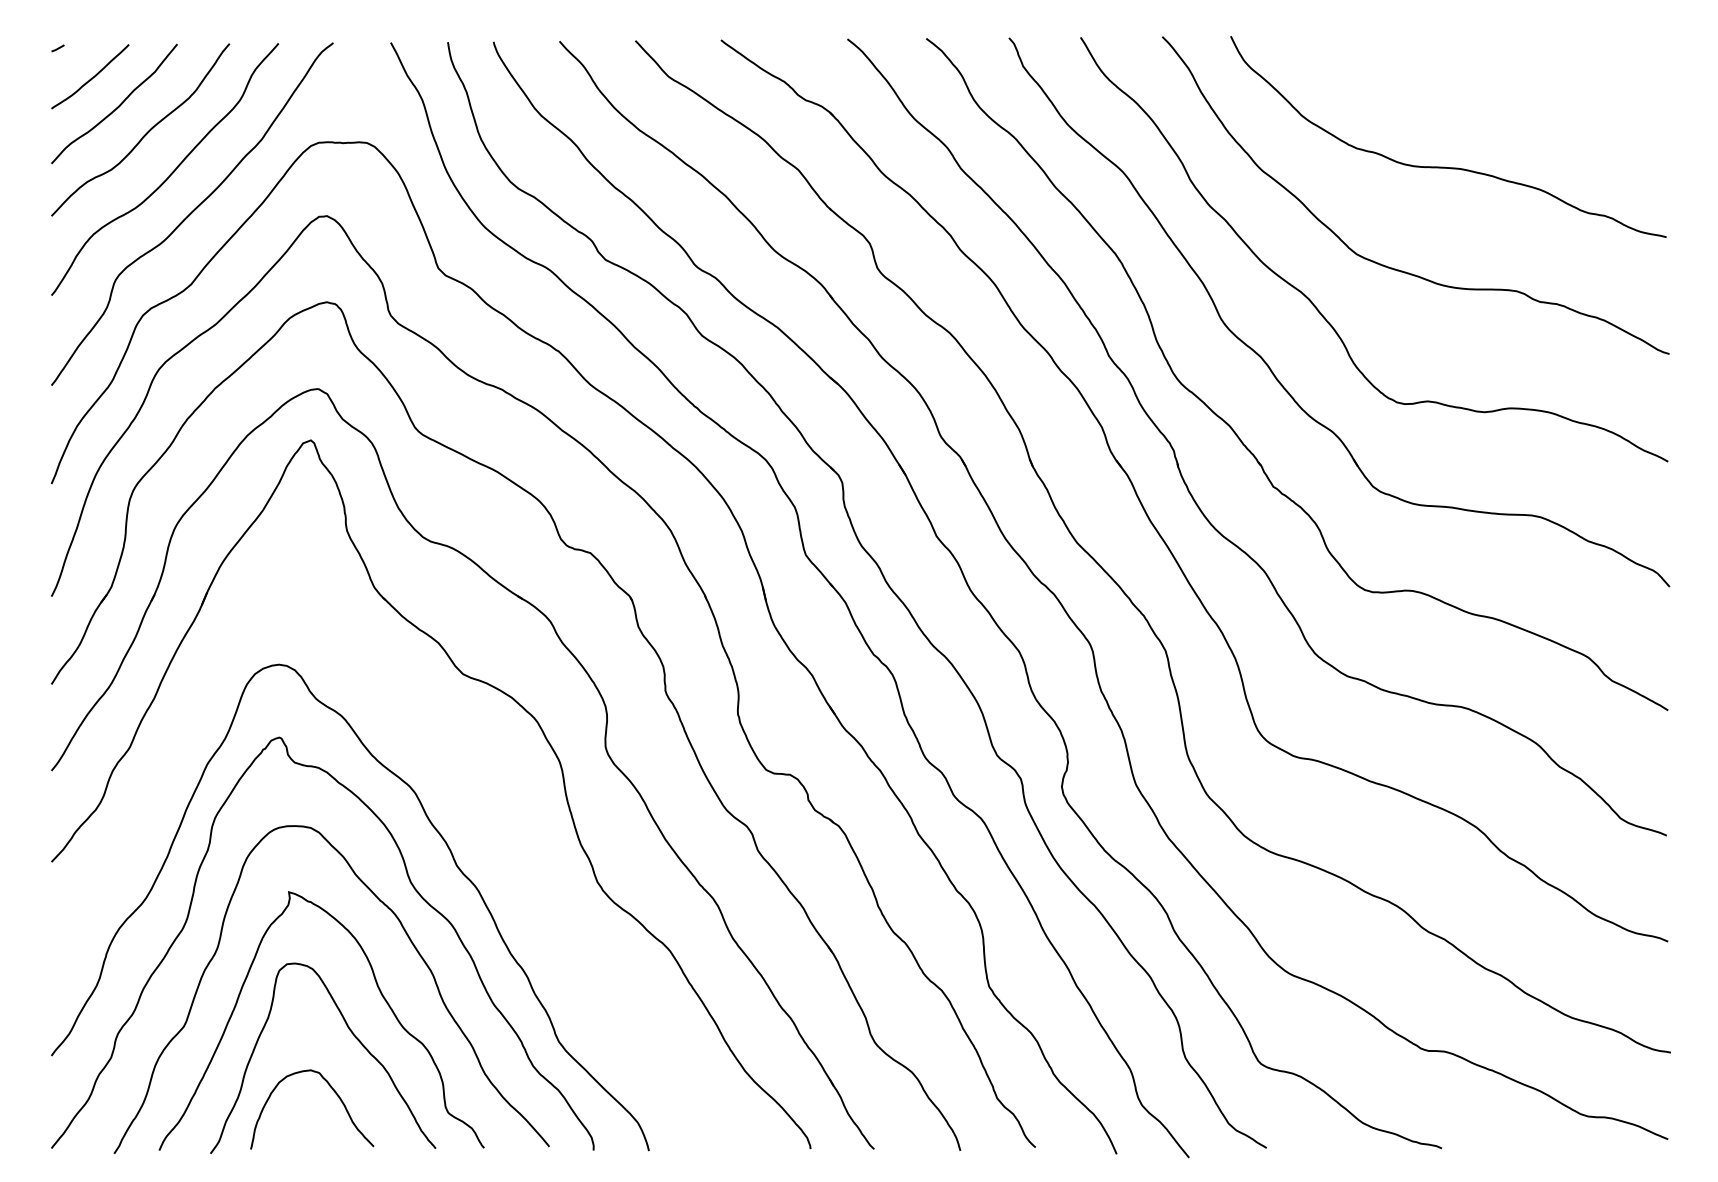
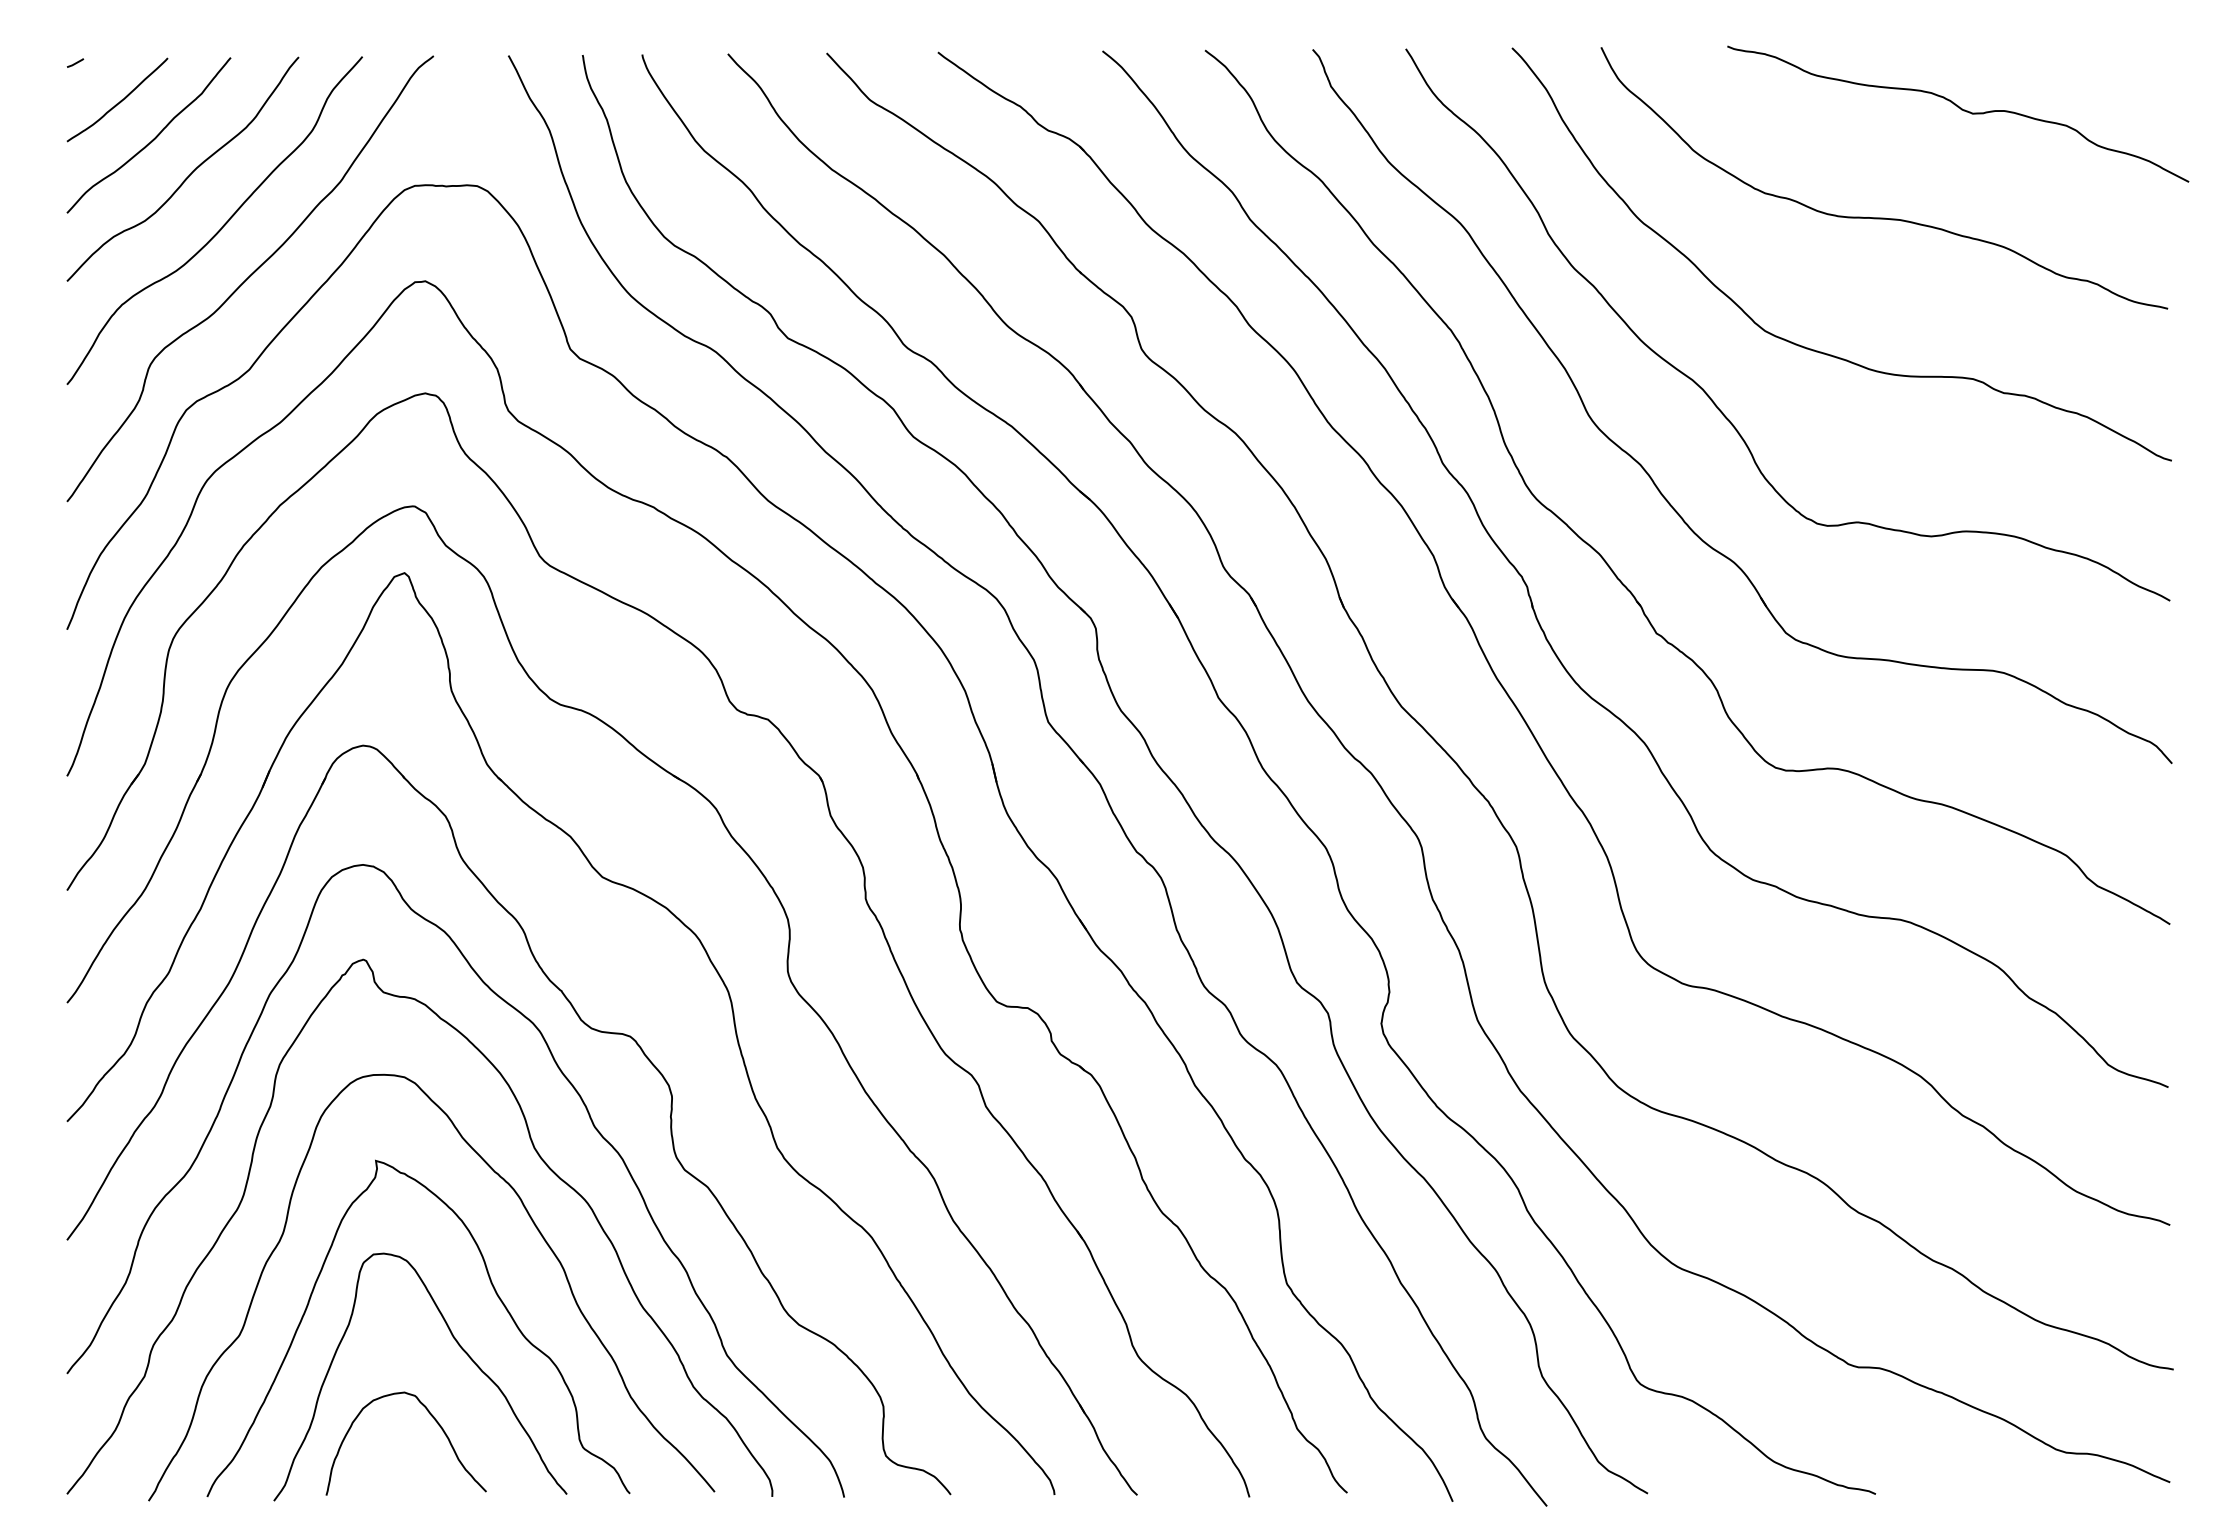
curve: (1505, 83) -> (1958, 108), added
part: (451, 789) -> (587, 1027), added

